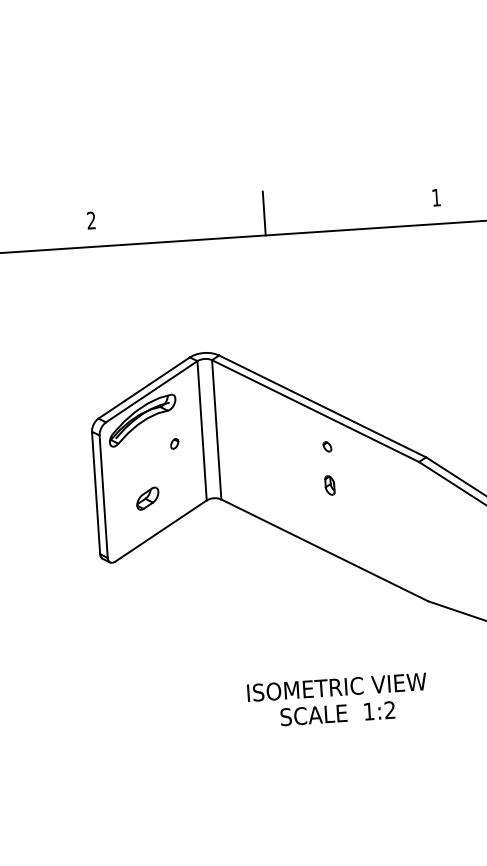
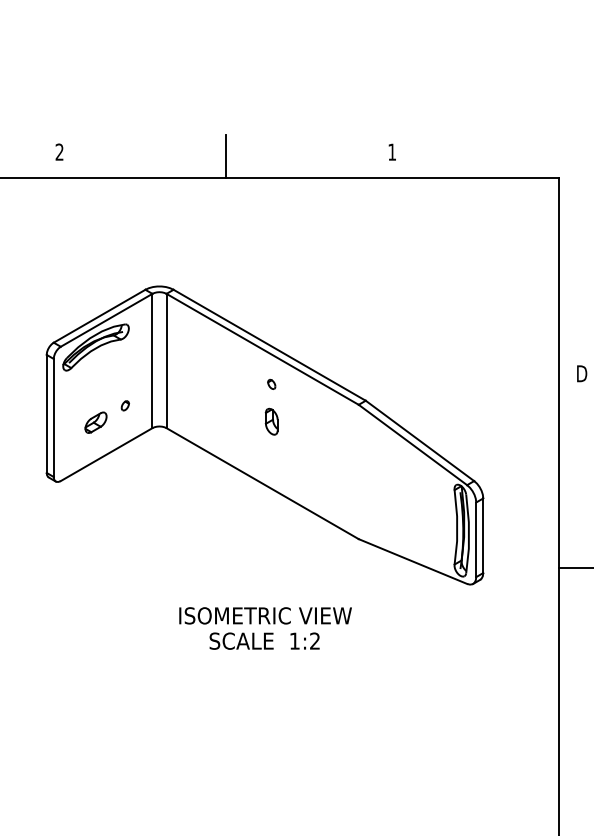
part: (173, 443) -> (124, 405), moved
part: (329, 485) -> (271, 421), size x1.43

